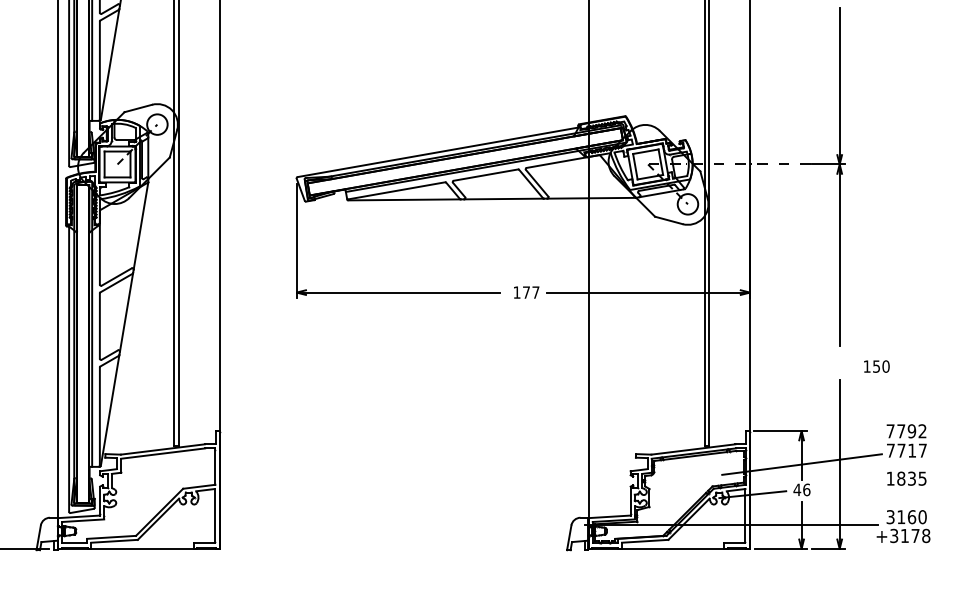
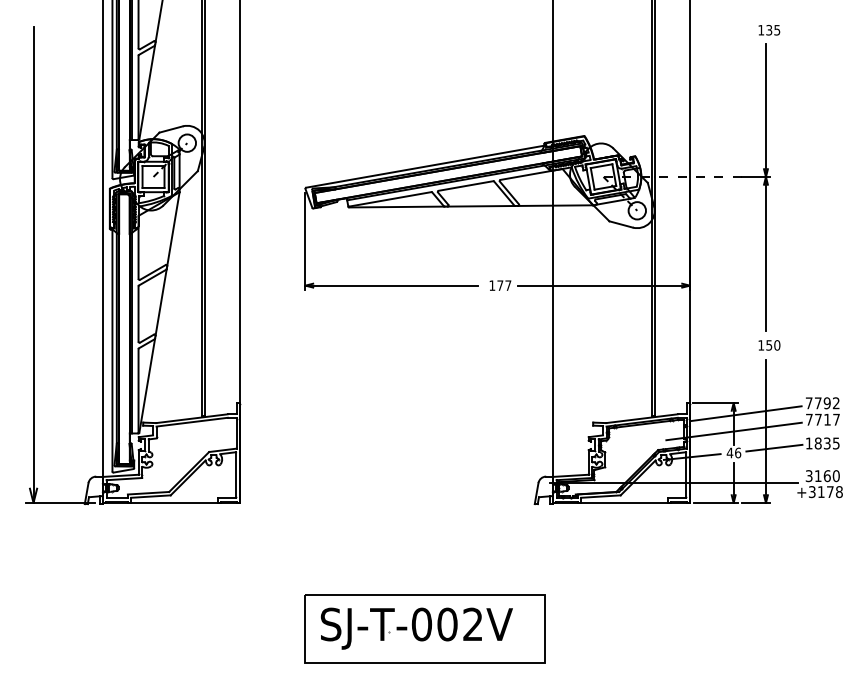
text: (876, 366) -> (769, 345), moved
line: (815, 443) -> (745, 413), added
line: (849, 483) -> (774, 447), added

